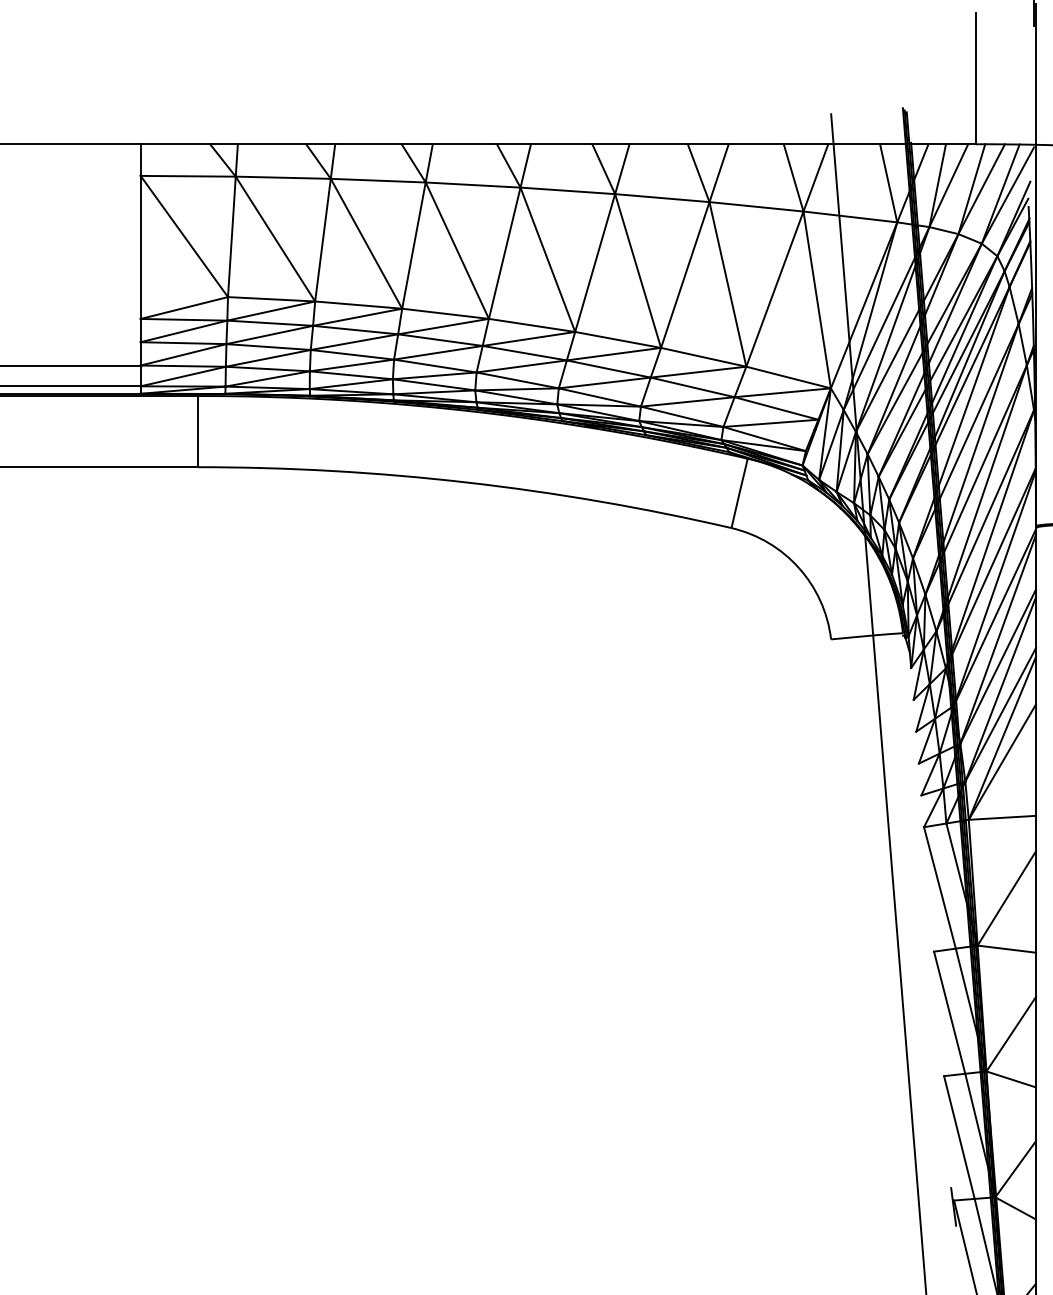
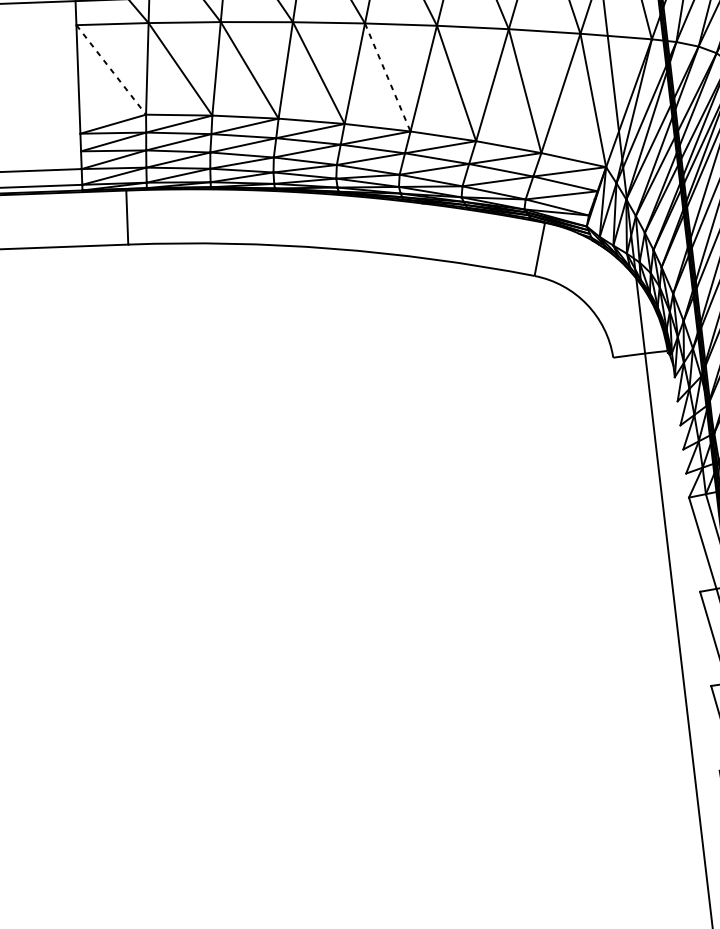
line: (184, 236) -> (111, 69), solid -> dashed
line: (548, 260) -> (388, 77), solid -> dashed

